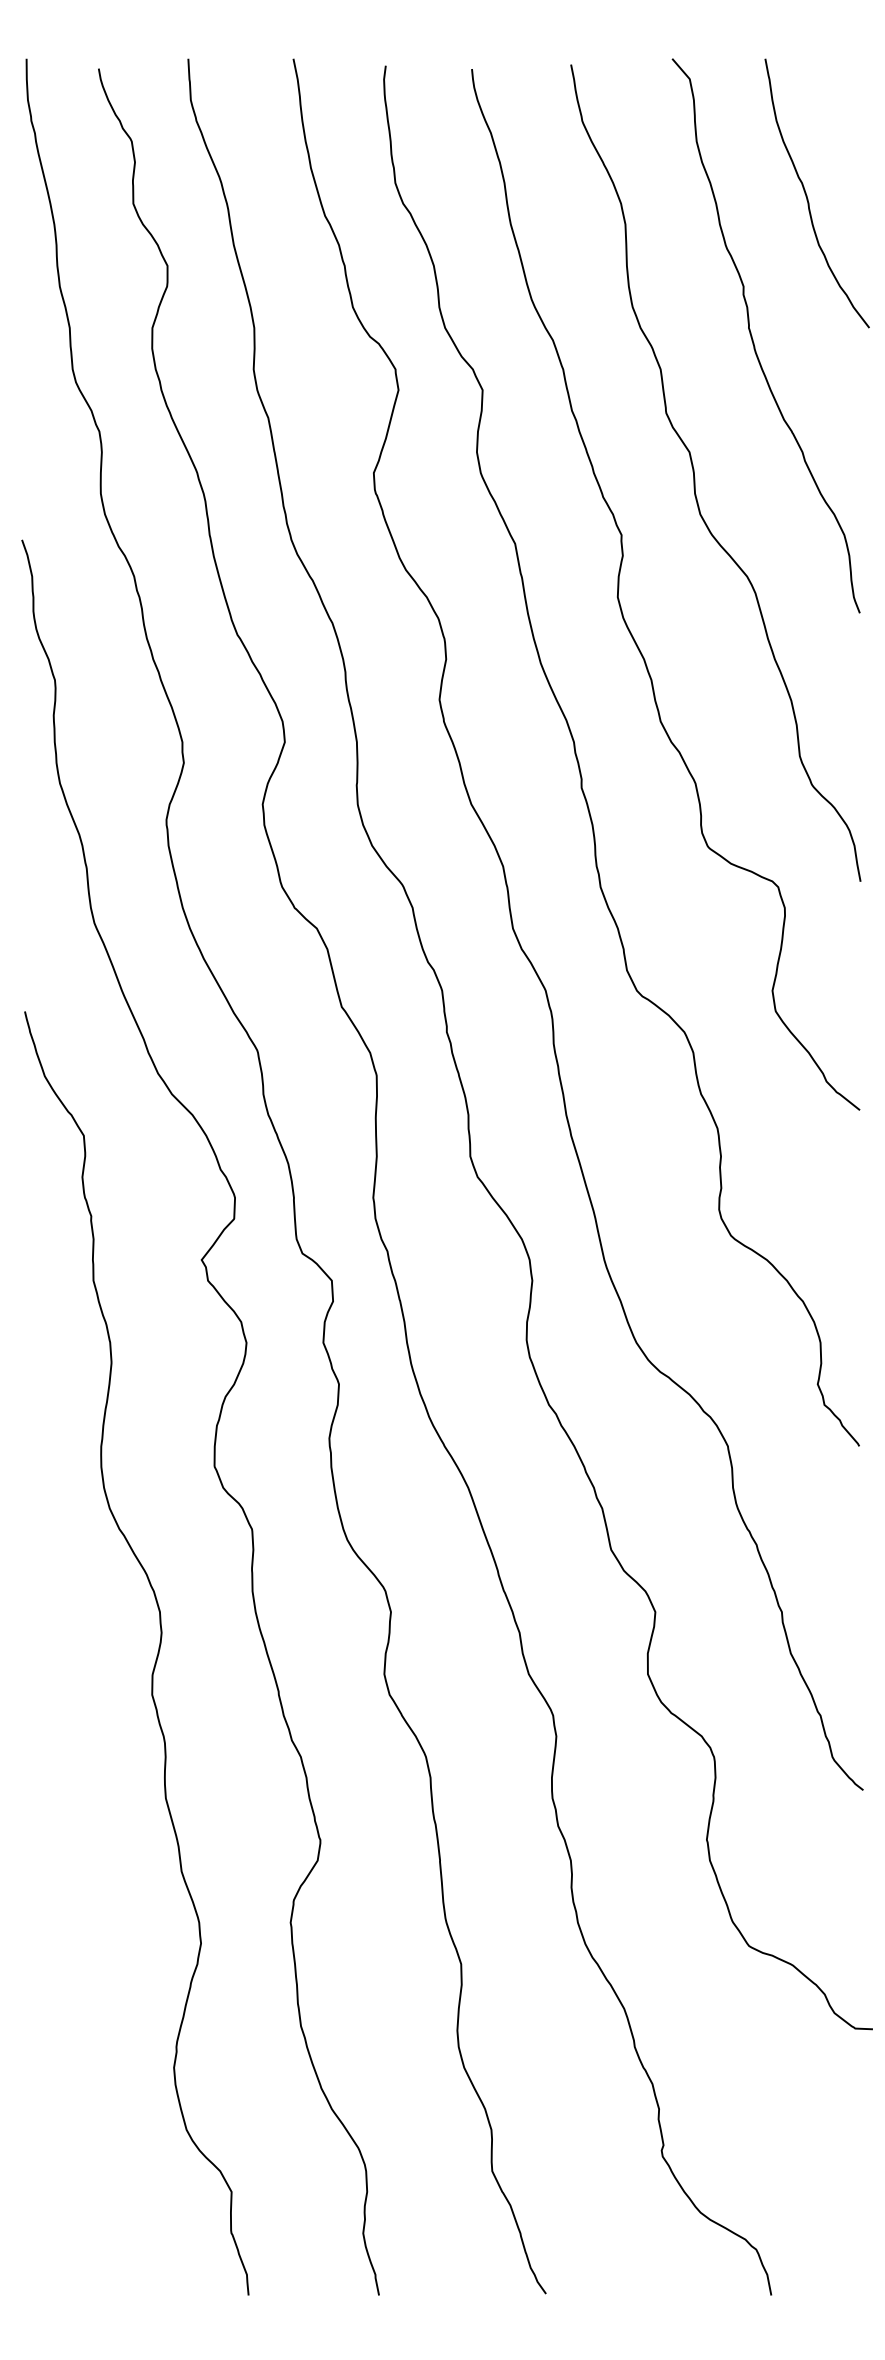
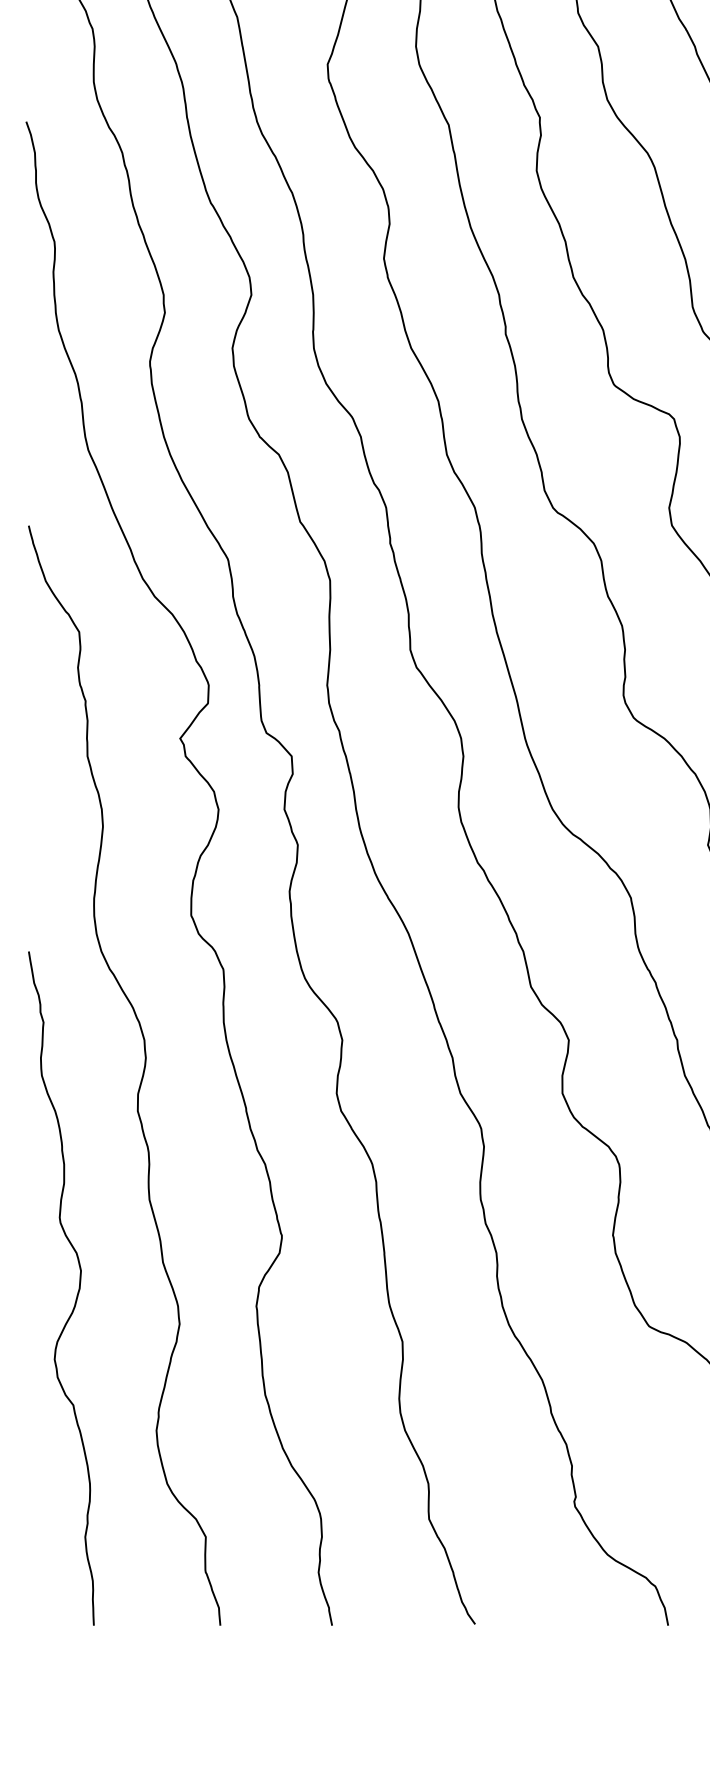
curve: (81, 1907) -> (77, 1293), added

